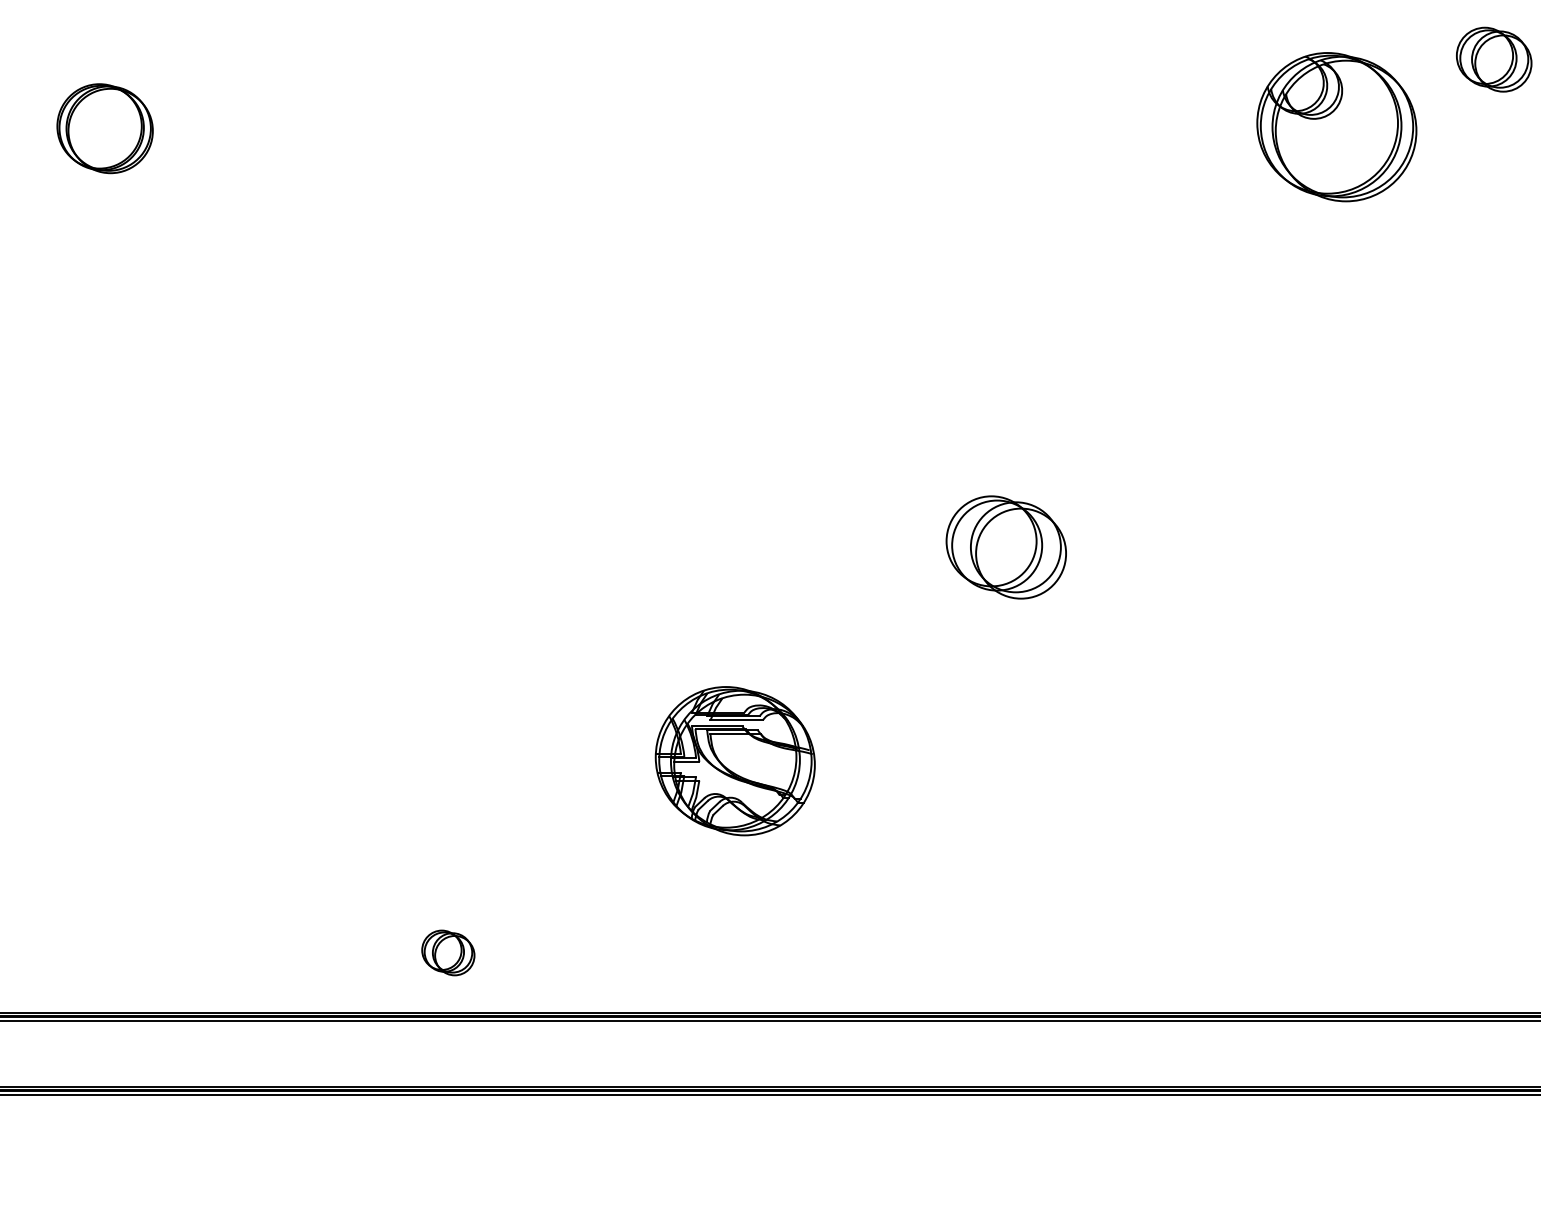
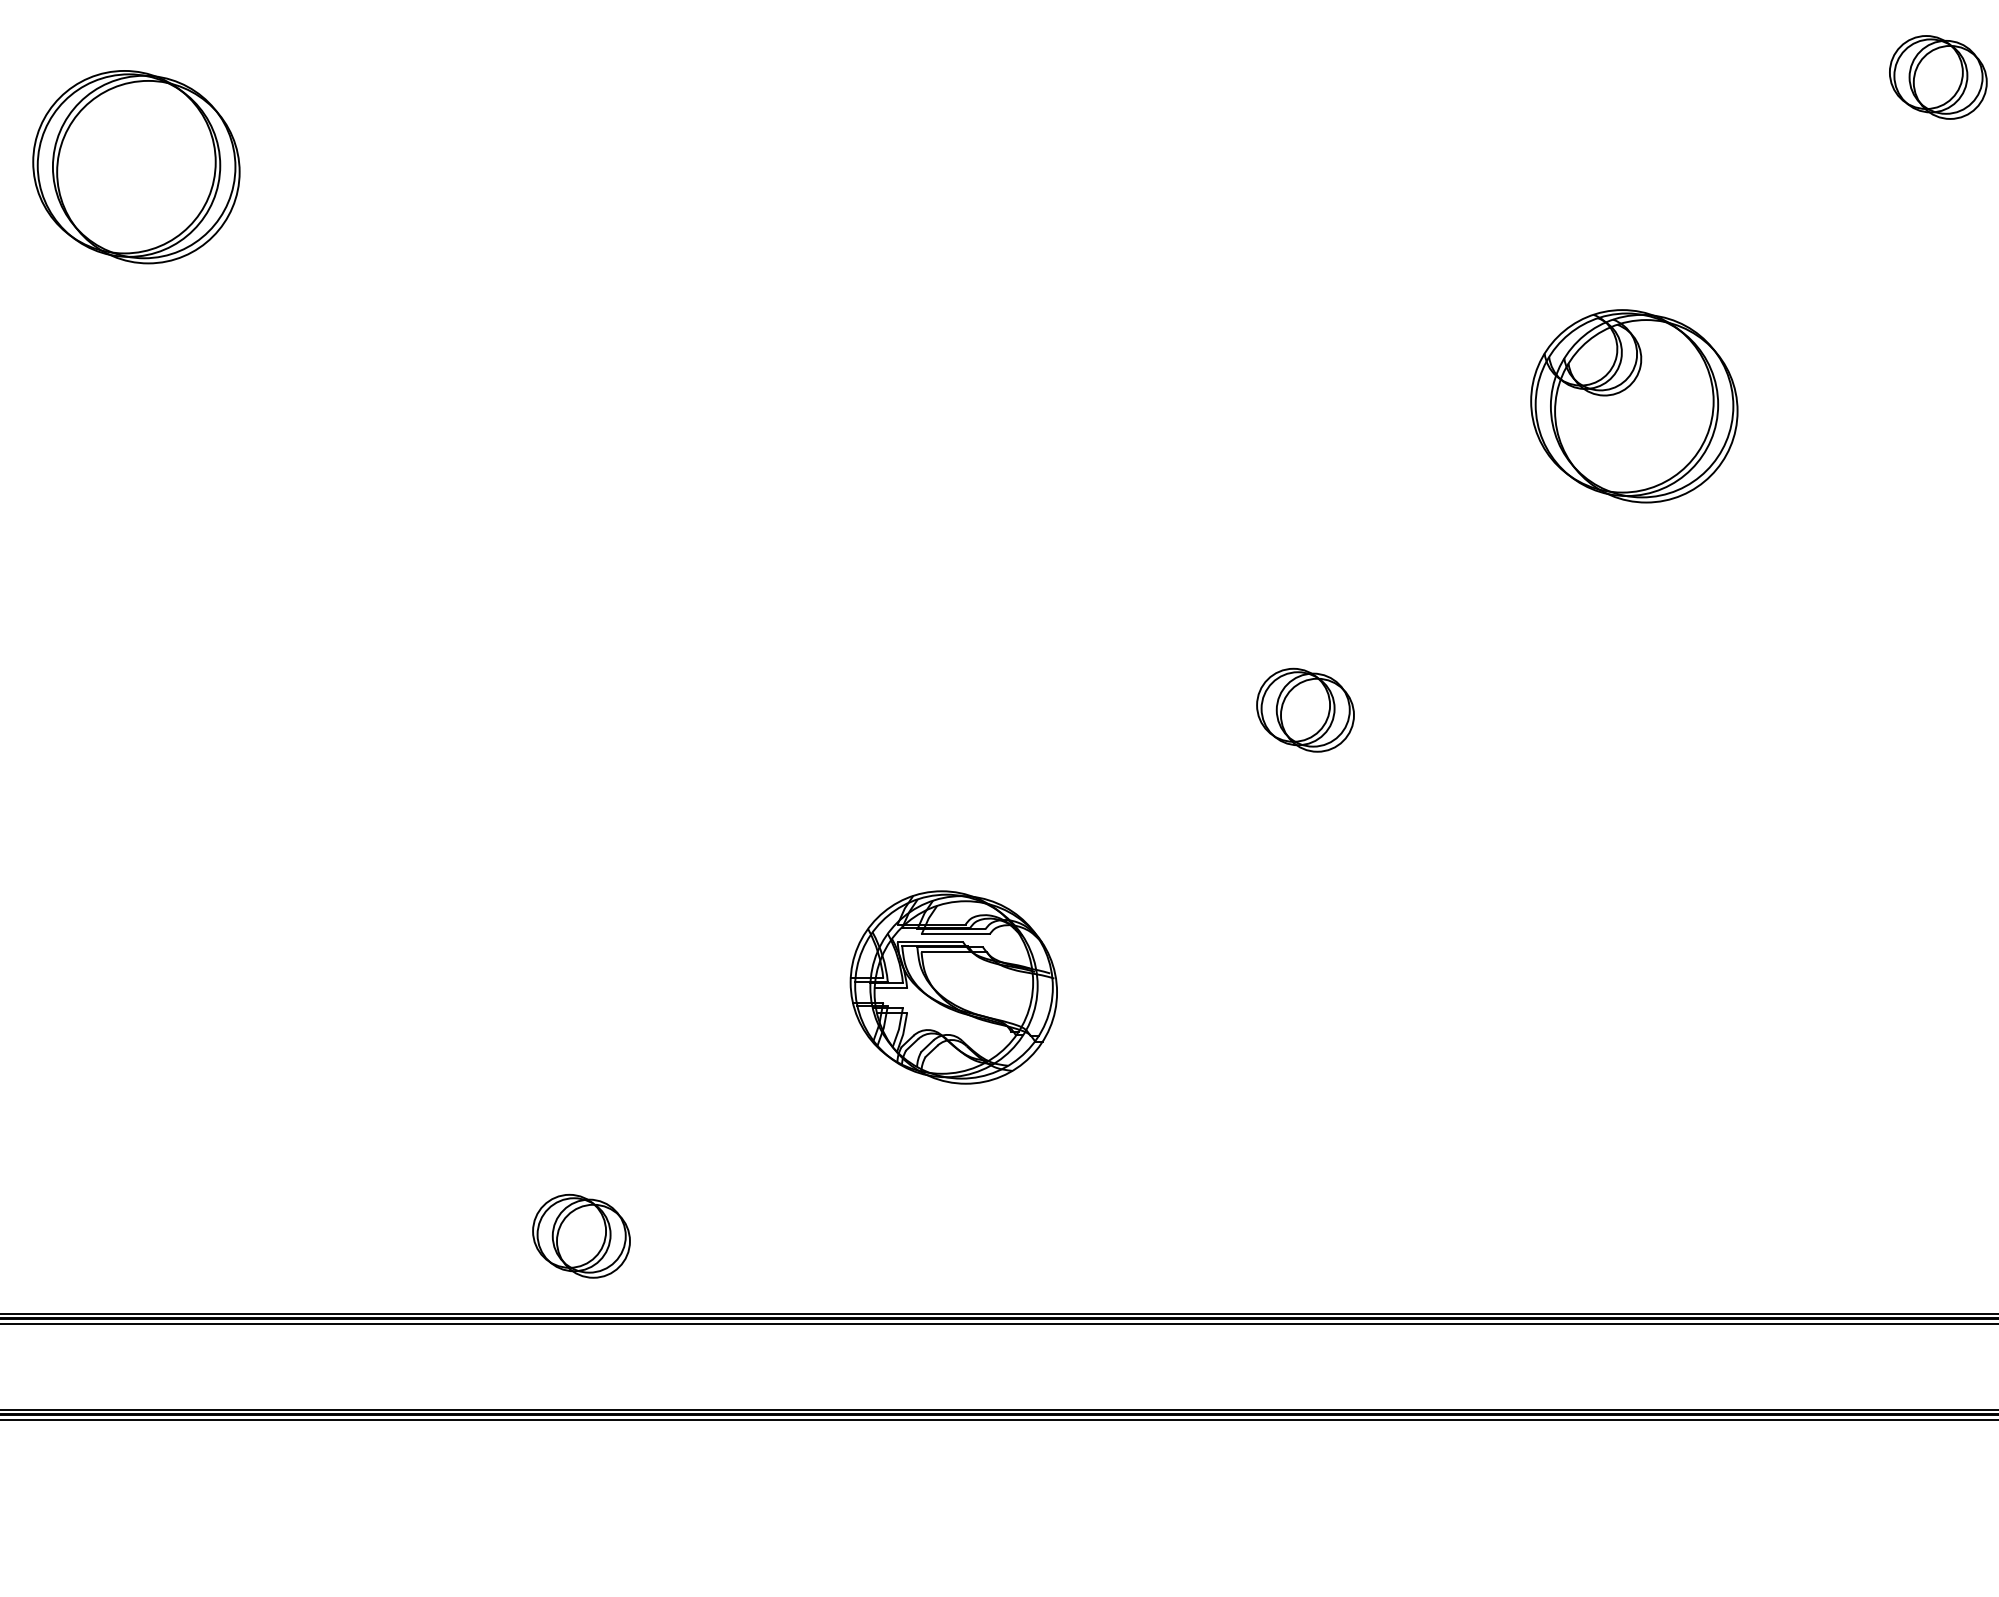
part: (1336, 127) -> (1633, 406), moved
part: (104, 128) -> (135, 166), size x1.67
part: (1006, 547) -> (1305, 710), size x0.62
part: (448, 952) -> (581, 1235), size x1.43

